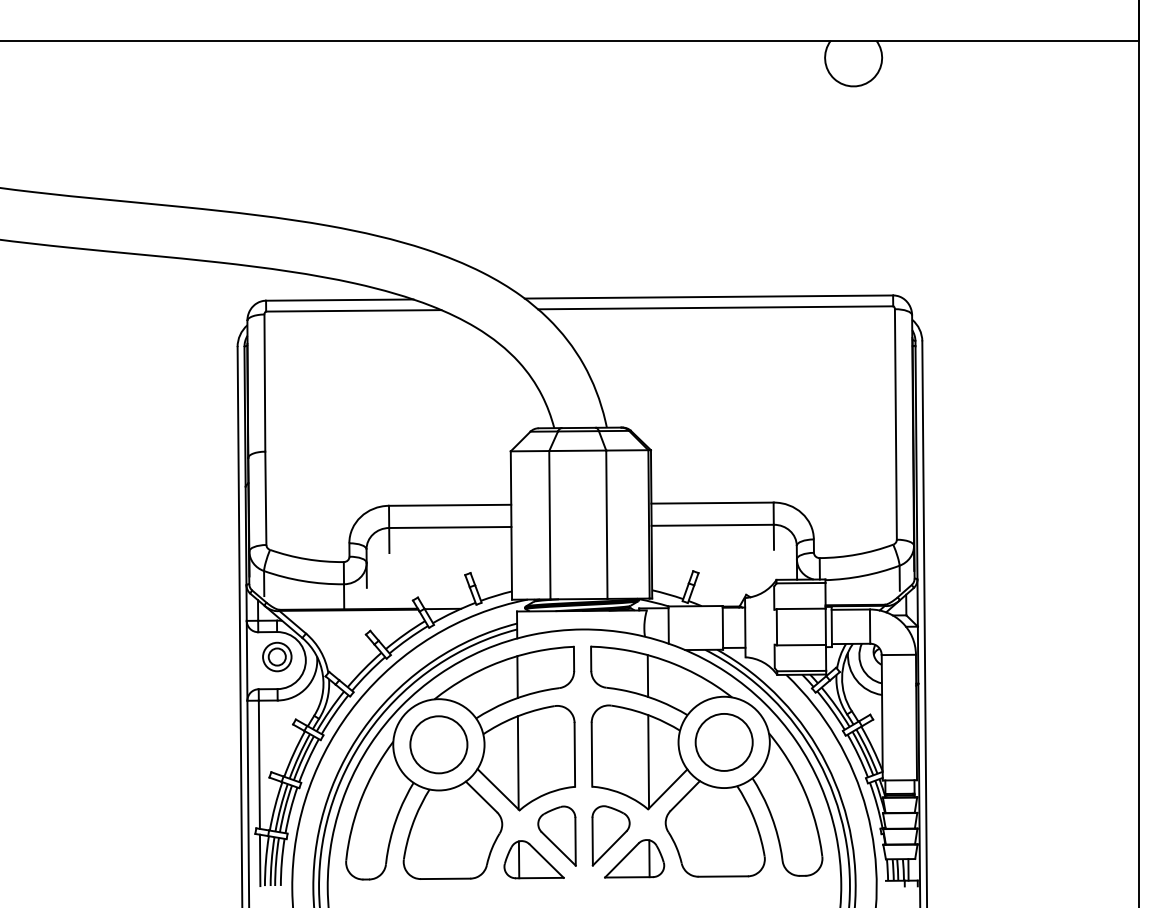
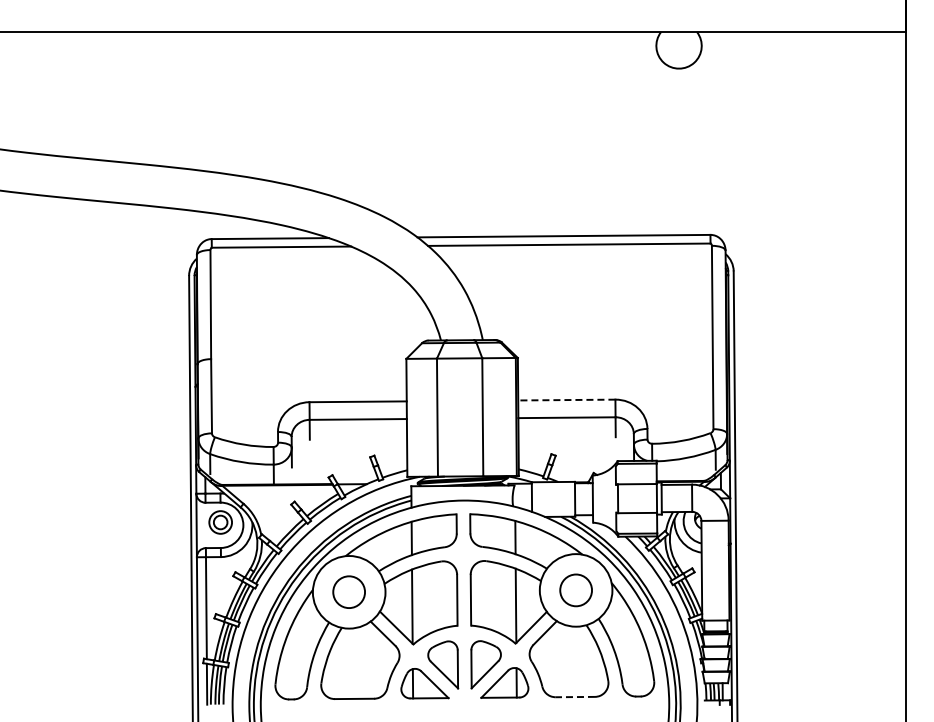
line: (712, 503) -> (566, 400), solid -> dashed
circle: (723, 742) -> (575, 590), size x0.7
circle: (438, 743) -> (348, 591), size x0.7
line: (723, 877) -> (575, 697), solid -> dashed

